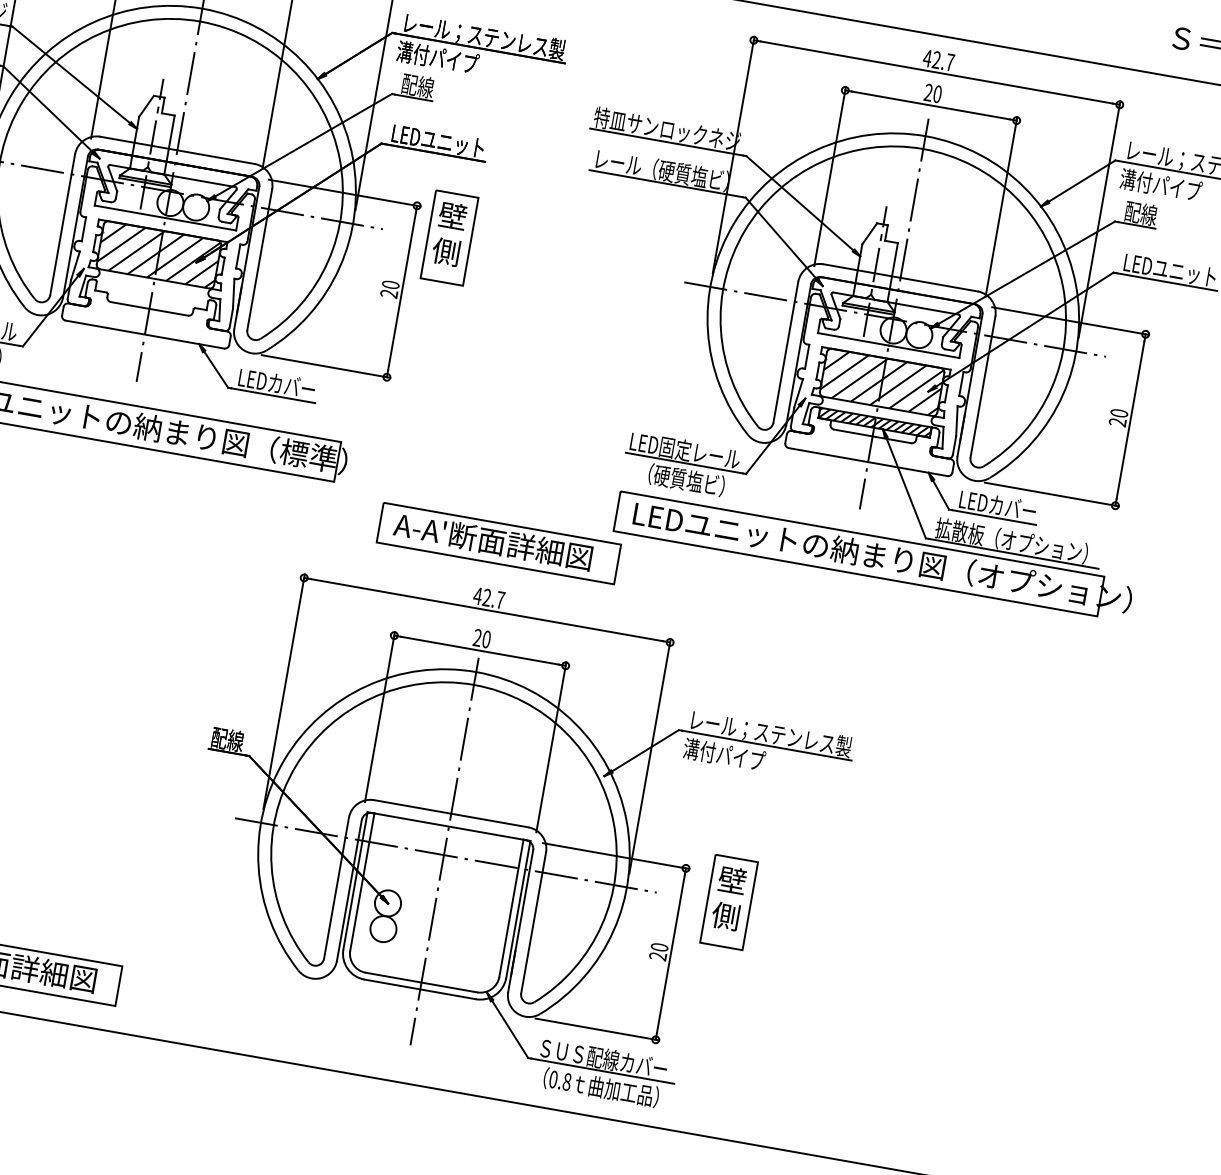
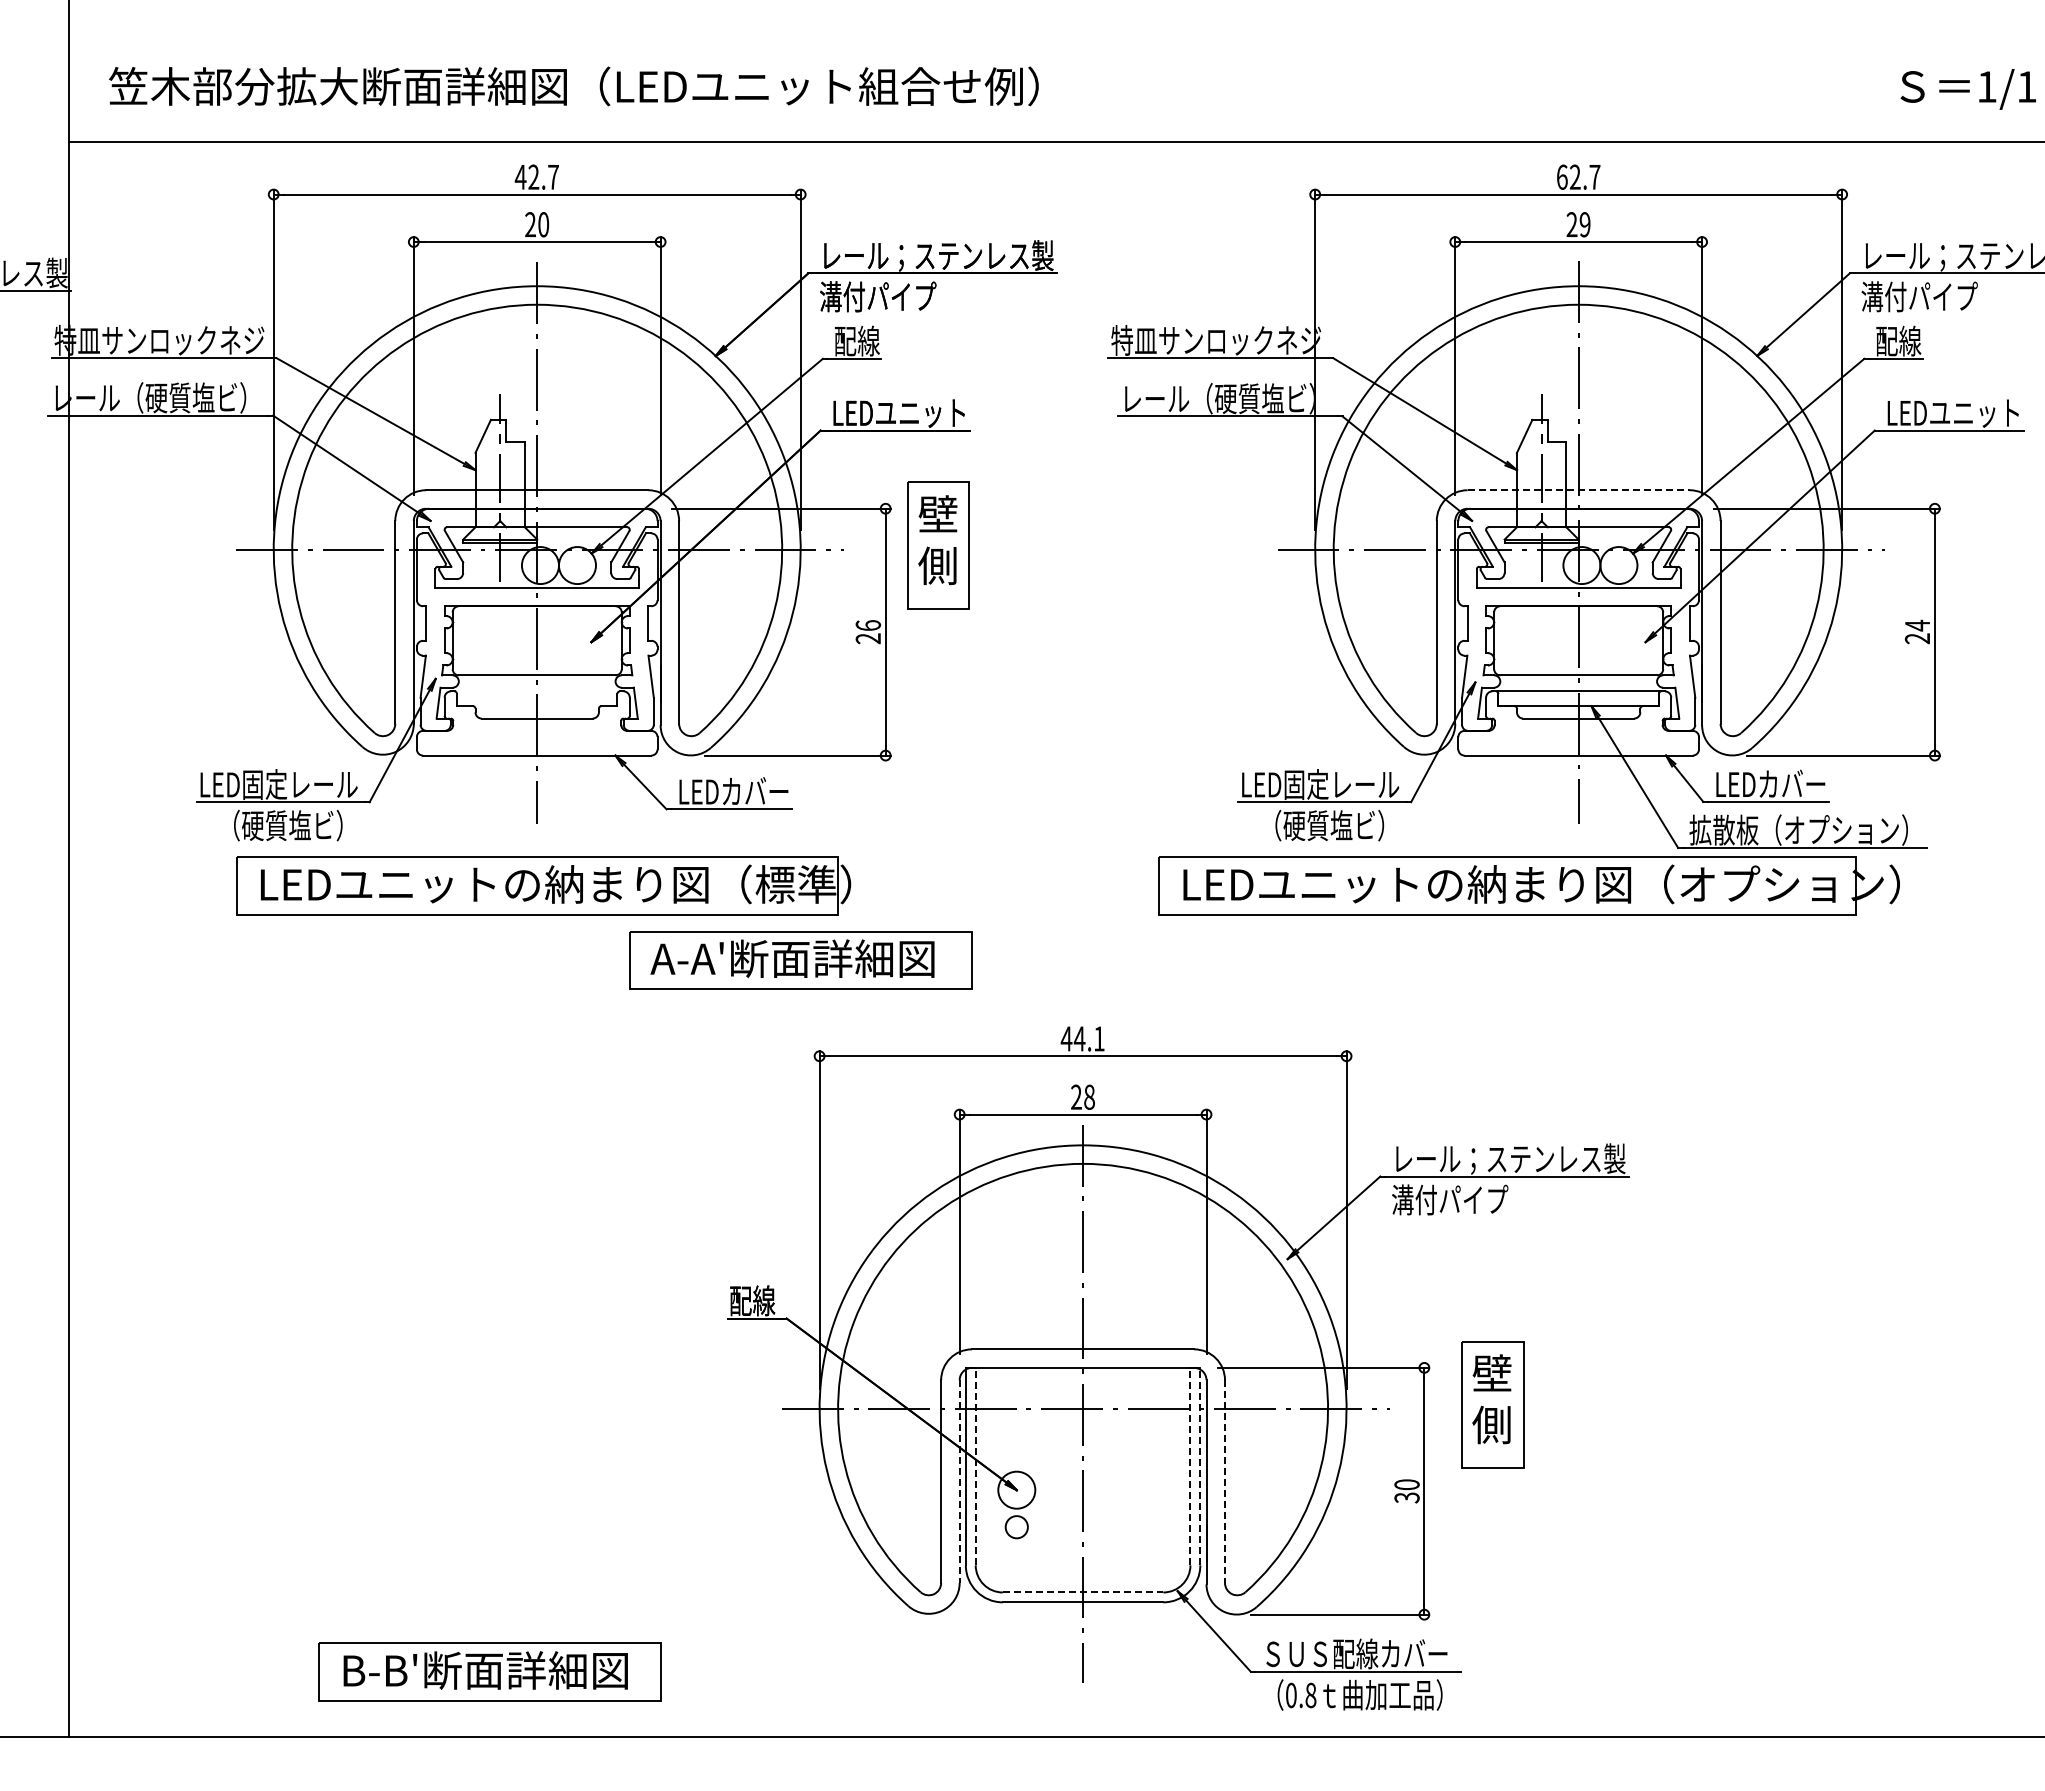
text: (927, 58) -> (1562, 176), 42.7 -> 62.7
text: (937, 94) -> (1584, 224), 20 -> 29
hatch: (158, 254) -> (536, 640), removed
line: (901, 278) -> (1579, 490), solid -> dashed
text: (390, 284) -> (868, 625), 20 -> 26
hatch: (882, 382) -> (1578, 640), removed
text: (1119, 413) -> (1917, 625), 20 -> 24
hatch: (874, 422) -> (1578, 698), removed
part: (498, 543) -> (800, 960), moved
part: (873, 556) -> (1528, 885), moved
text: (493, 598) -> (1088, 1038), 42.7 -> 44.1
text: (486, 639) -> (1089, 1097), 20 -> 28
line: (362, 881) -> (975, 1466), solid -> dashed
line: (349, 891) -> (959, 1482), solid -> dashed
line: (511, 908) -> (1190, 1466), solid -> dashed
line: (518, 909) -> (1200, 1466), solid -> dashed
line: (533, 923) -> (1225, 1482), solid -> dashed
circle: (383, 928) -> (1016, 1526), size x0.6
text: (657, 956) -> (1406, 1497), 20 -> 30
line: (421, 982) -> (1083, 1592), solid -> dashed

